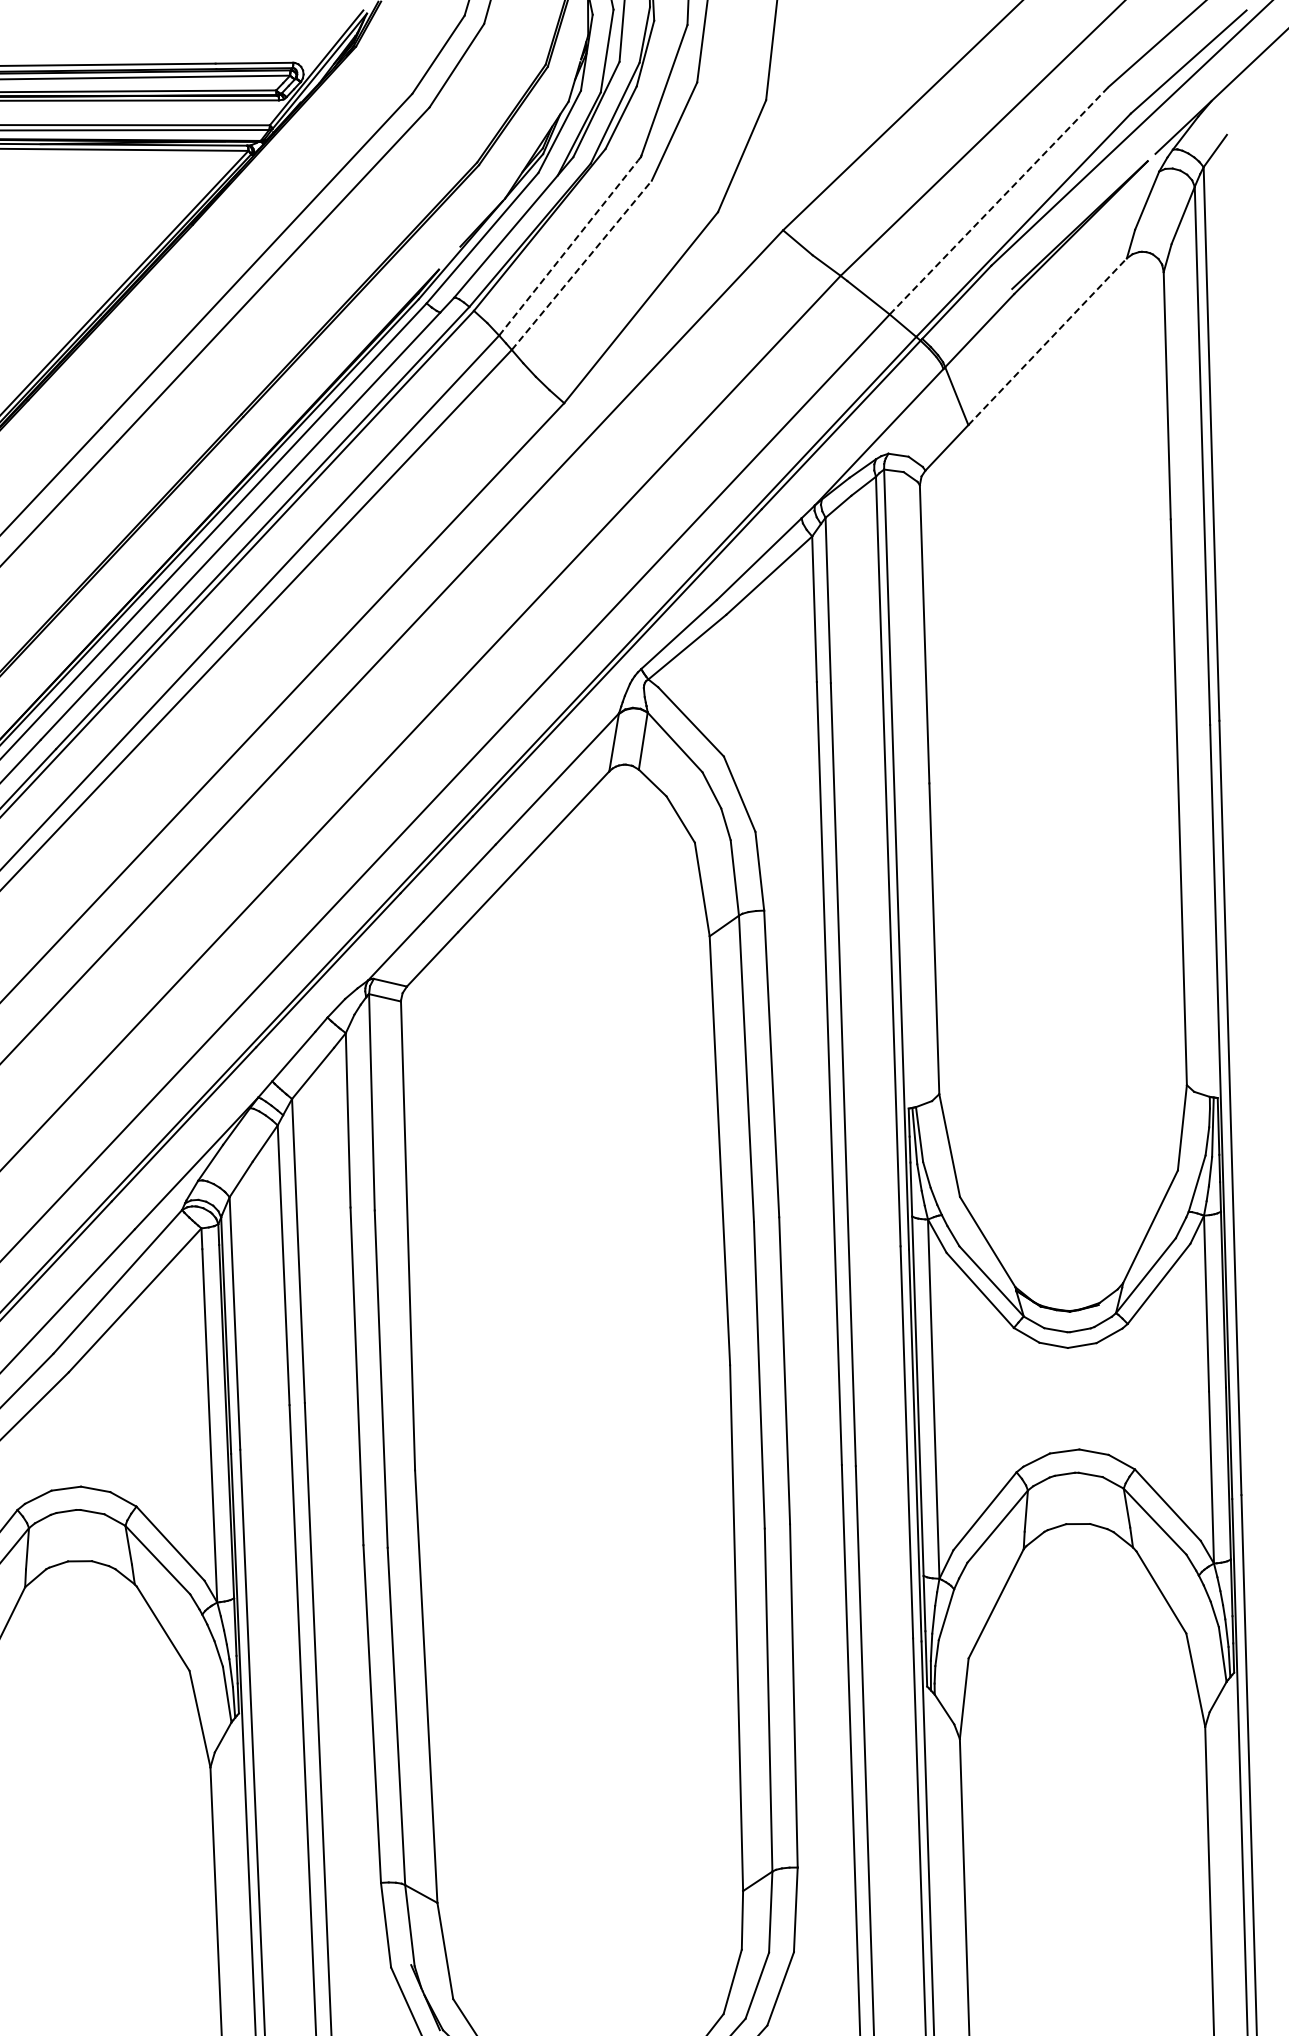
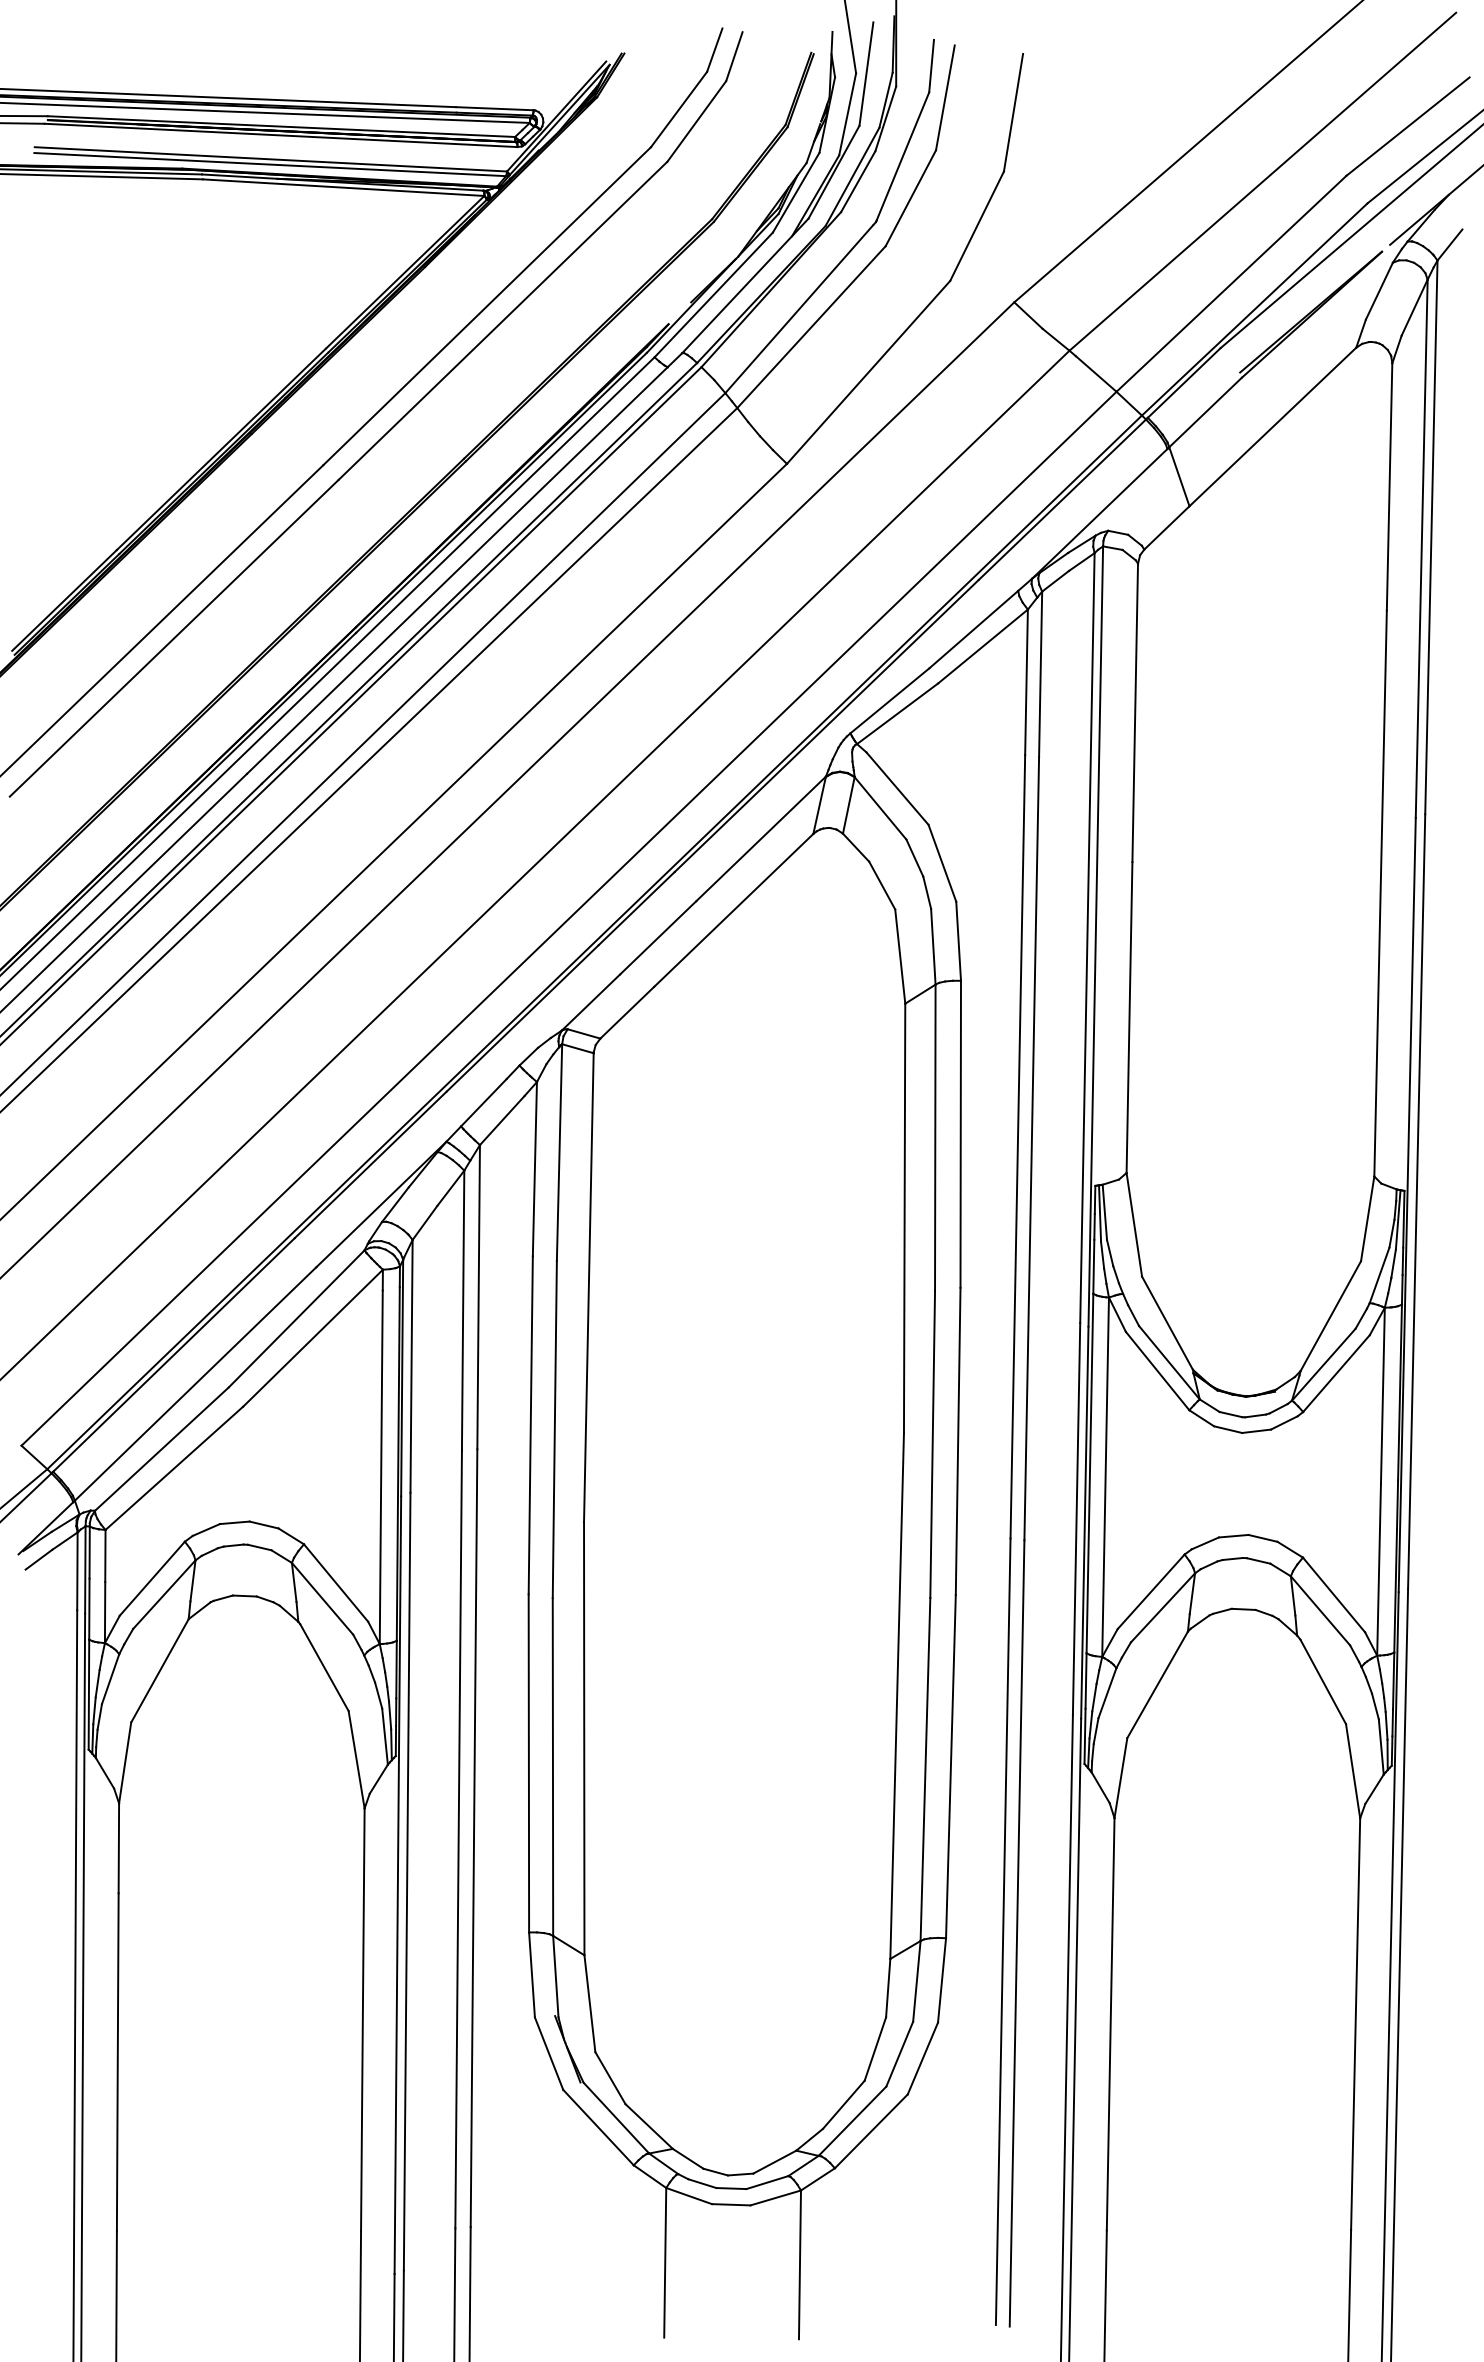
line: (999, 200) -> (1231, 283), dashed -> solid
line: (568, 248) -> (799, 309), dashed -> solid
line: (581, 265) -> (811, 327), dashed -> solid
line: (1048, 341) -> (1273, 426), dashed -> solid

